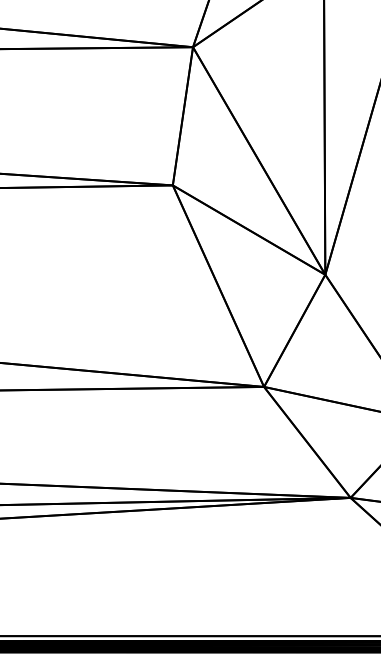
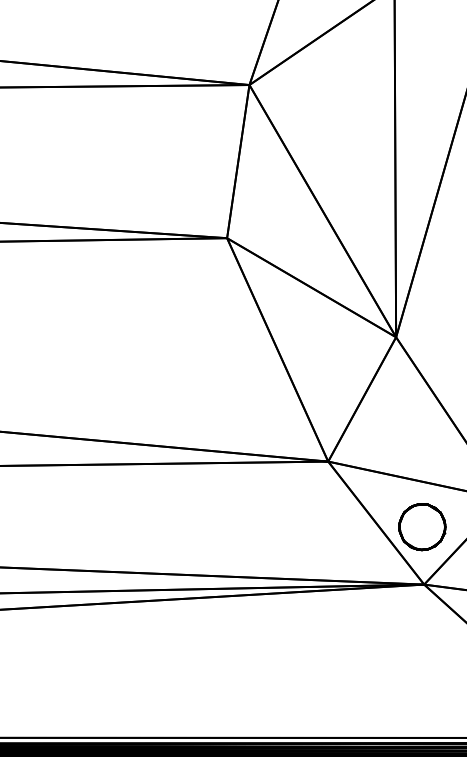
part: (349, 446) -> (422, 527), added

